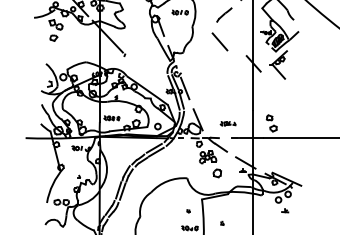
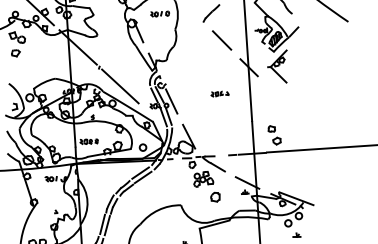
line: (219, 41) -> (221, 40), moved
line: (141, 72) -> (119, 86), added
part: (227, 123) -> (219, 93), moved

